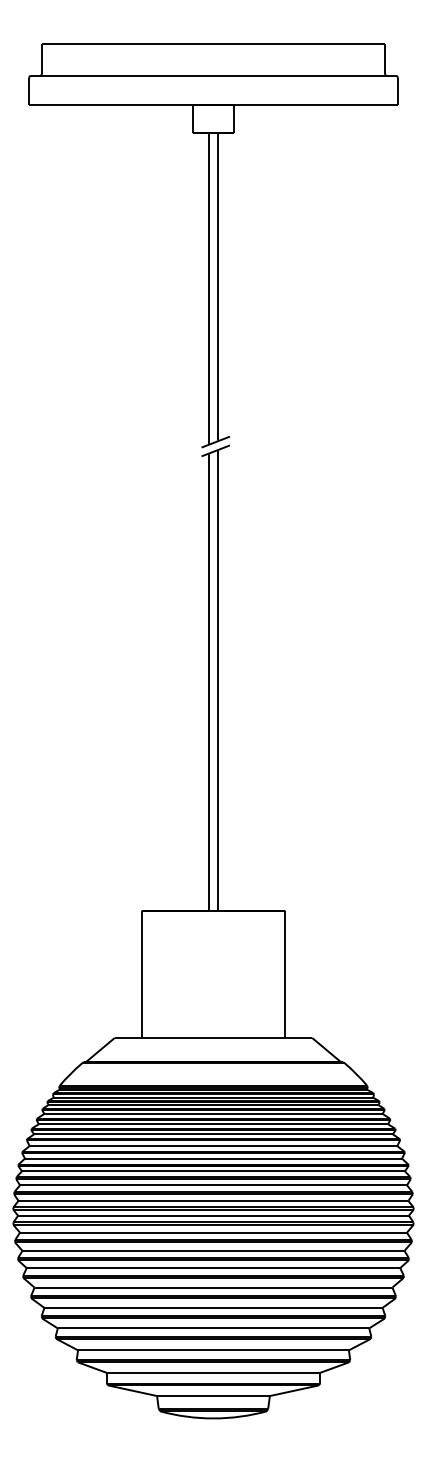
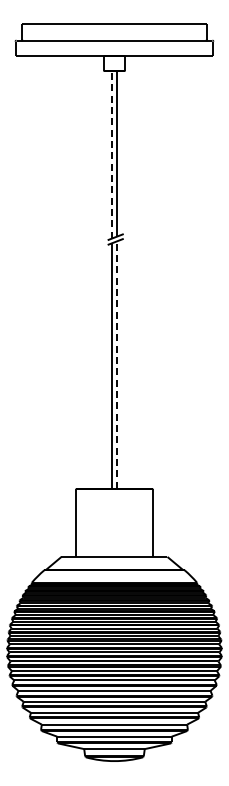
line: (207, 288) -> (111, 154), solid -> dashed
line: (219, 681) -> (117, 365), solid -> dashed

